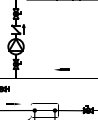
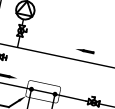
line: (61, 69) -> (84, 50), moved

